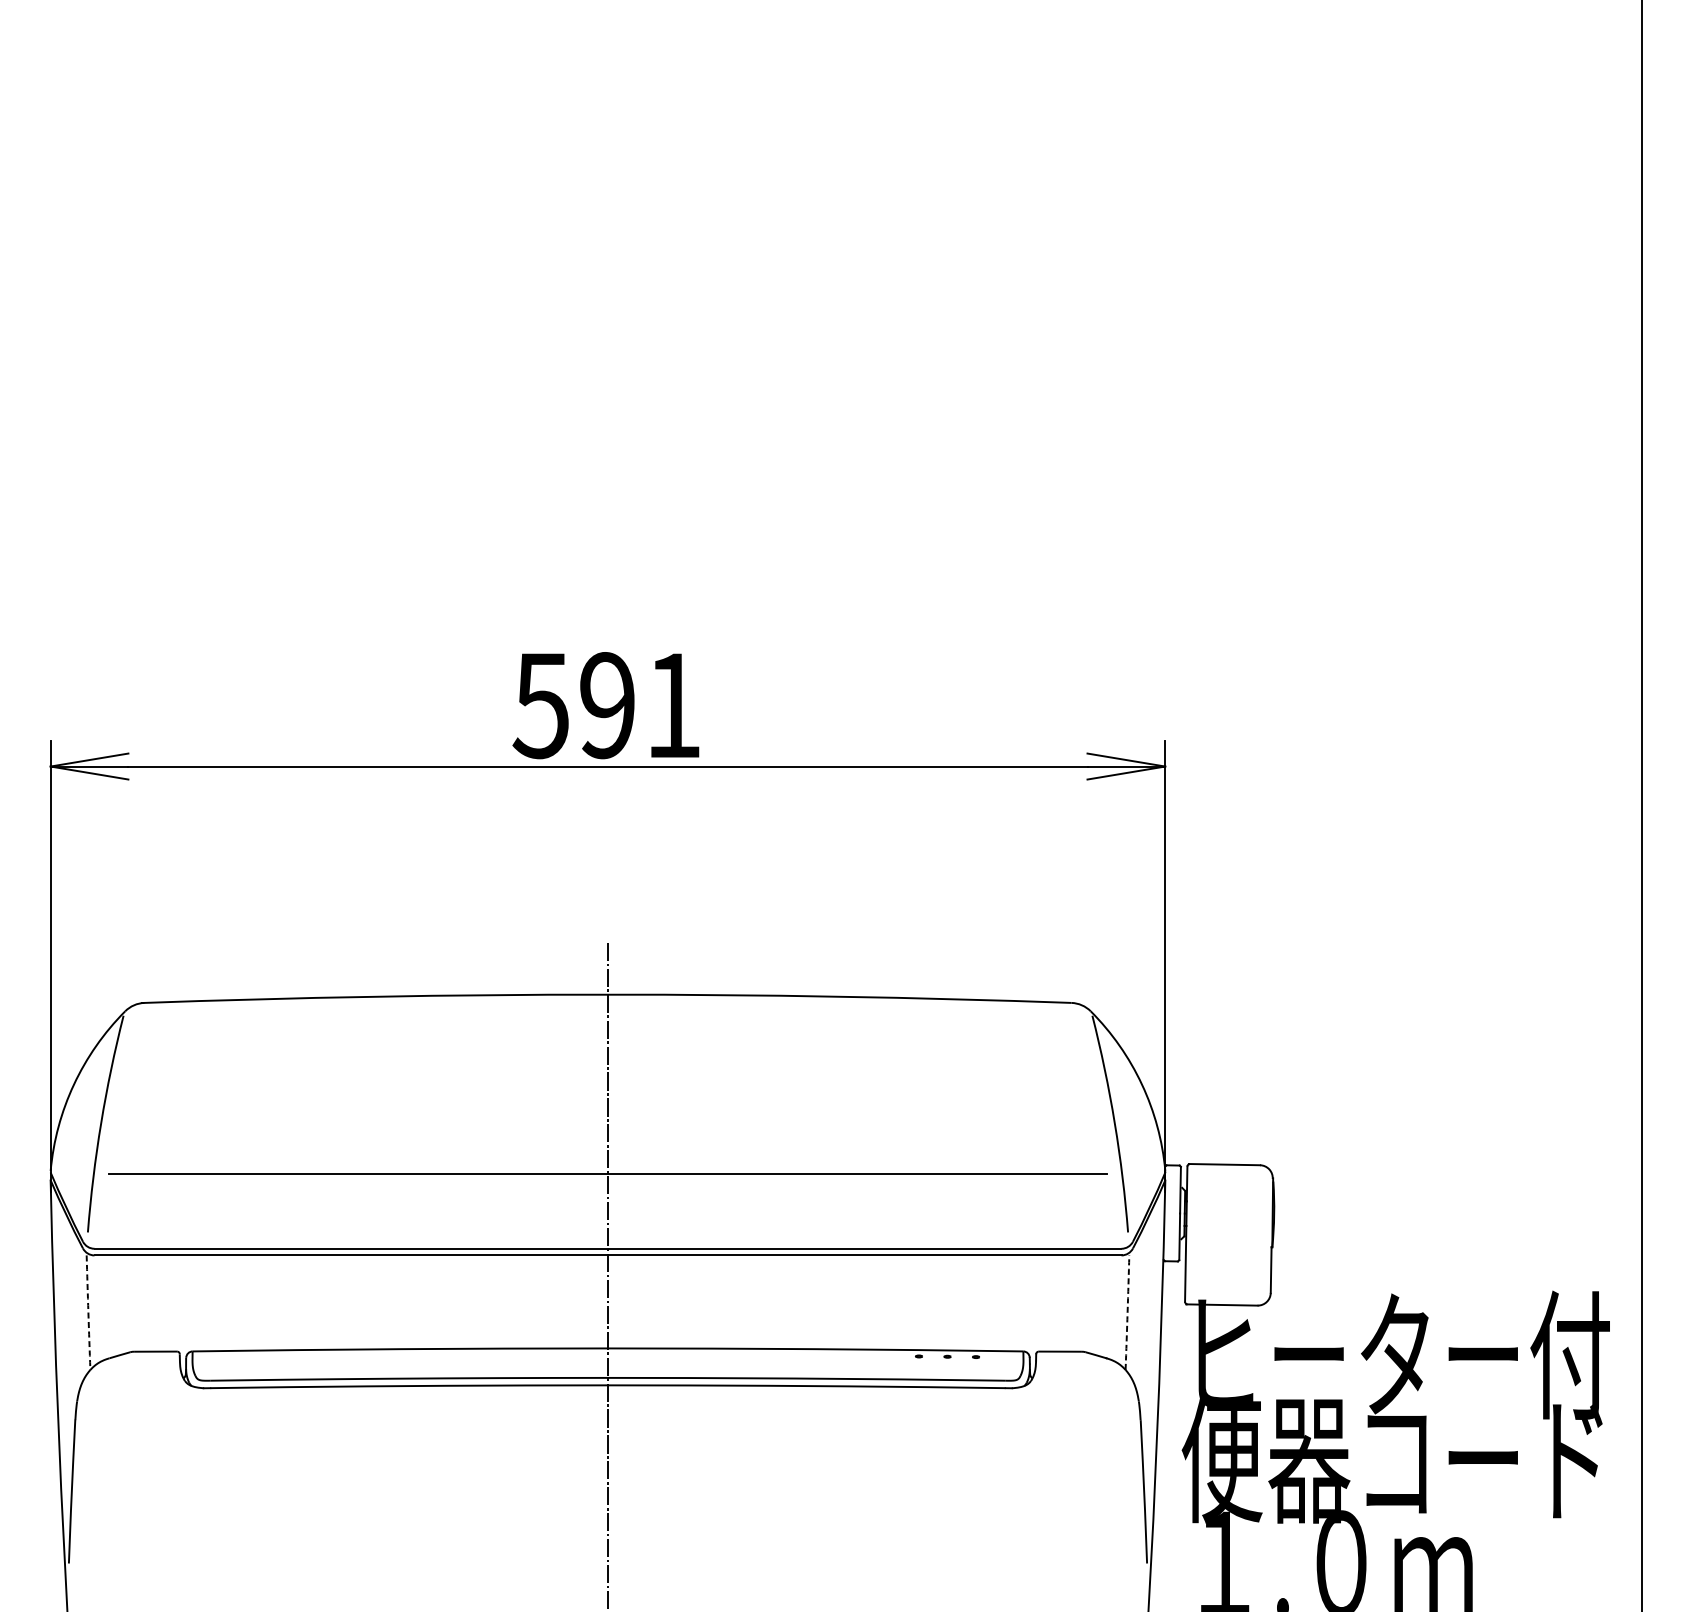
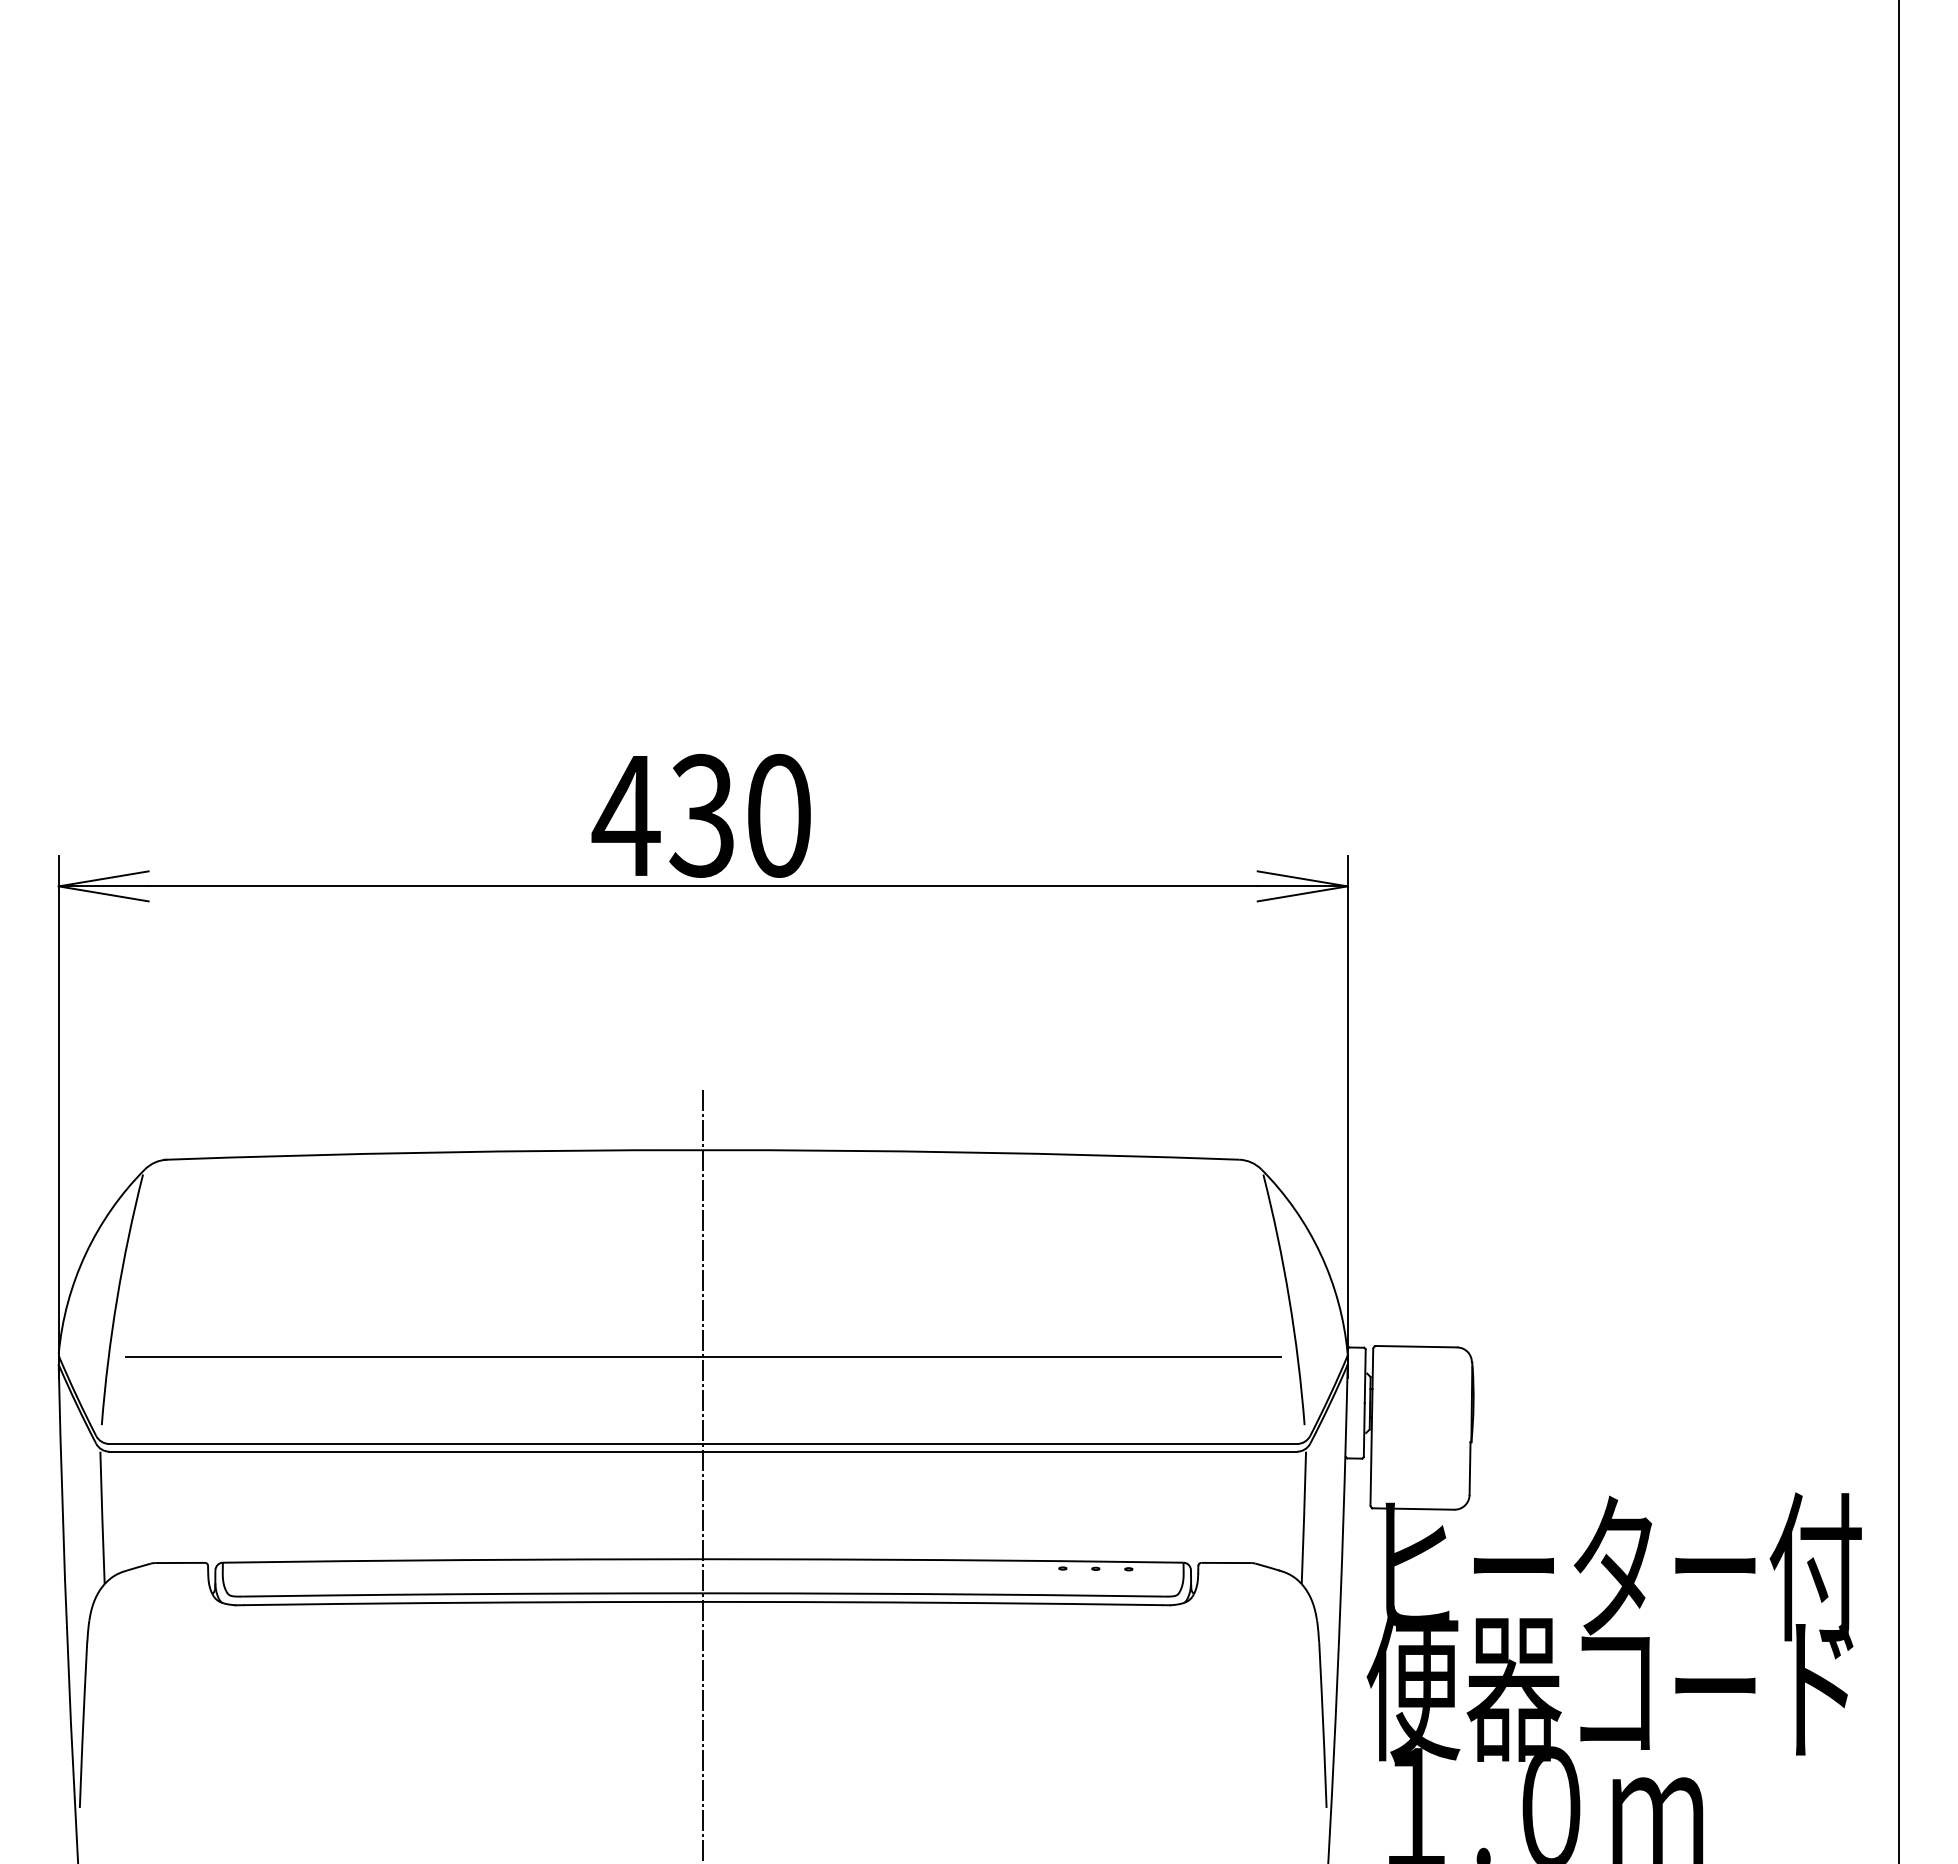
text: (605, 705) -> (700, 815), 591 -> 430
arc: (88, 1312) -> (102, 1517), dashed -> solid
arc: (1127, 1312) -> (1304, 1517), dashed -> solid

